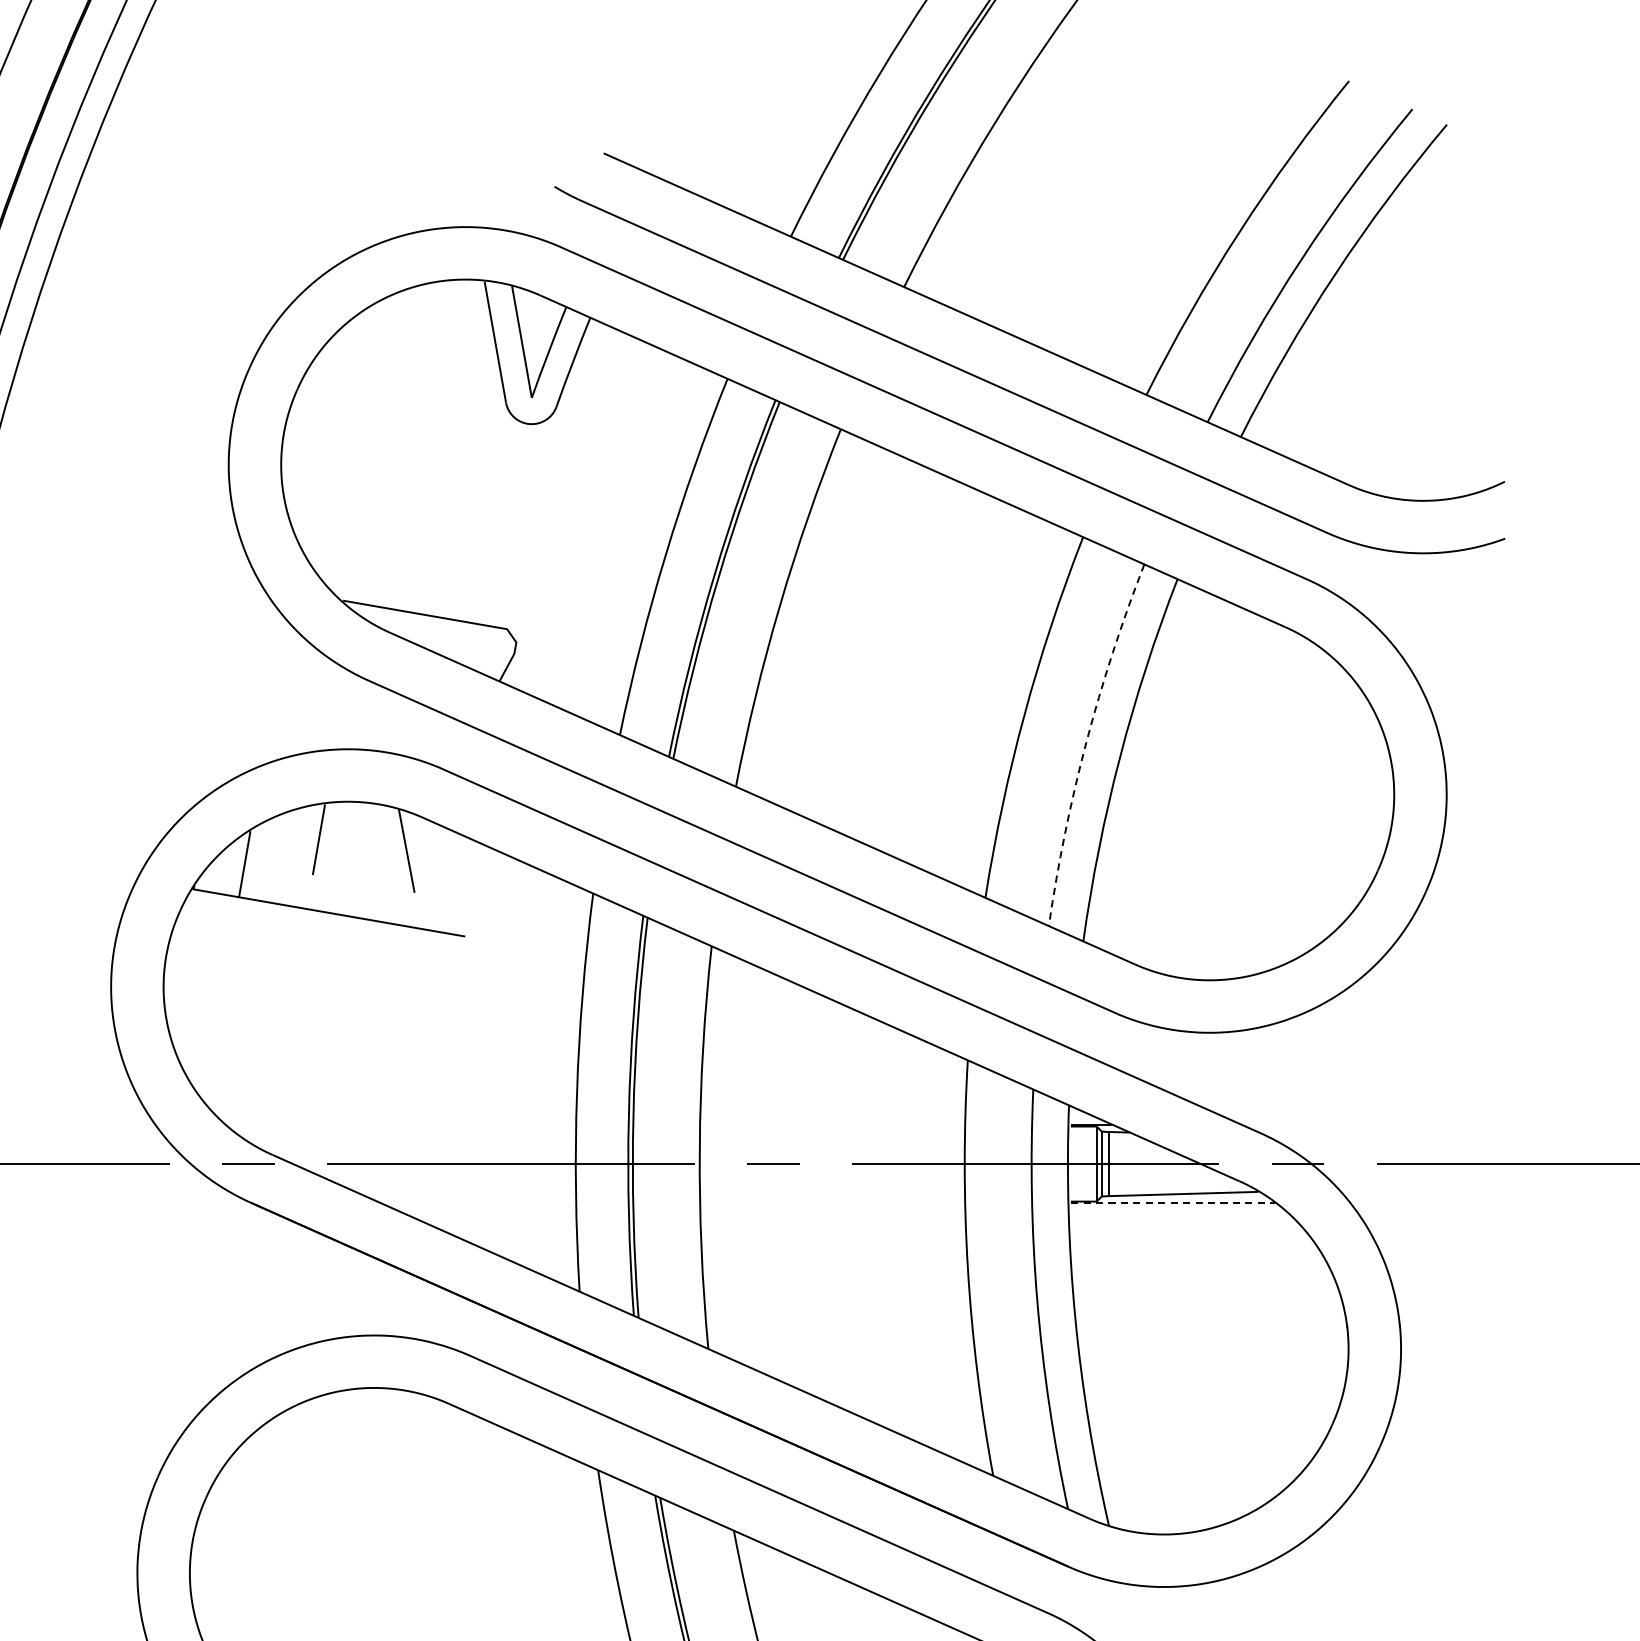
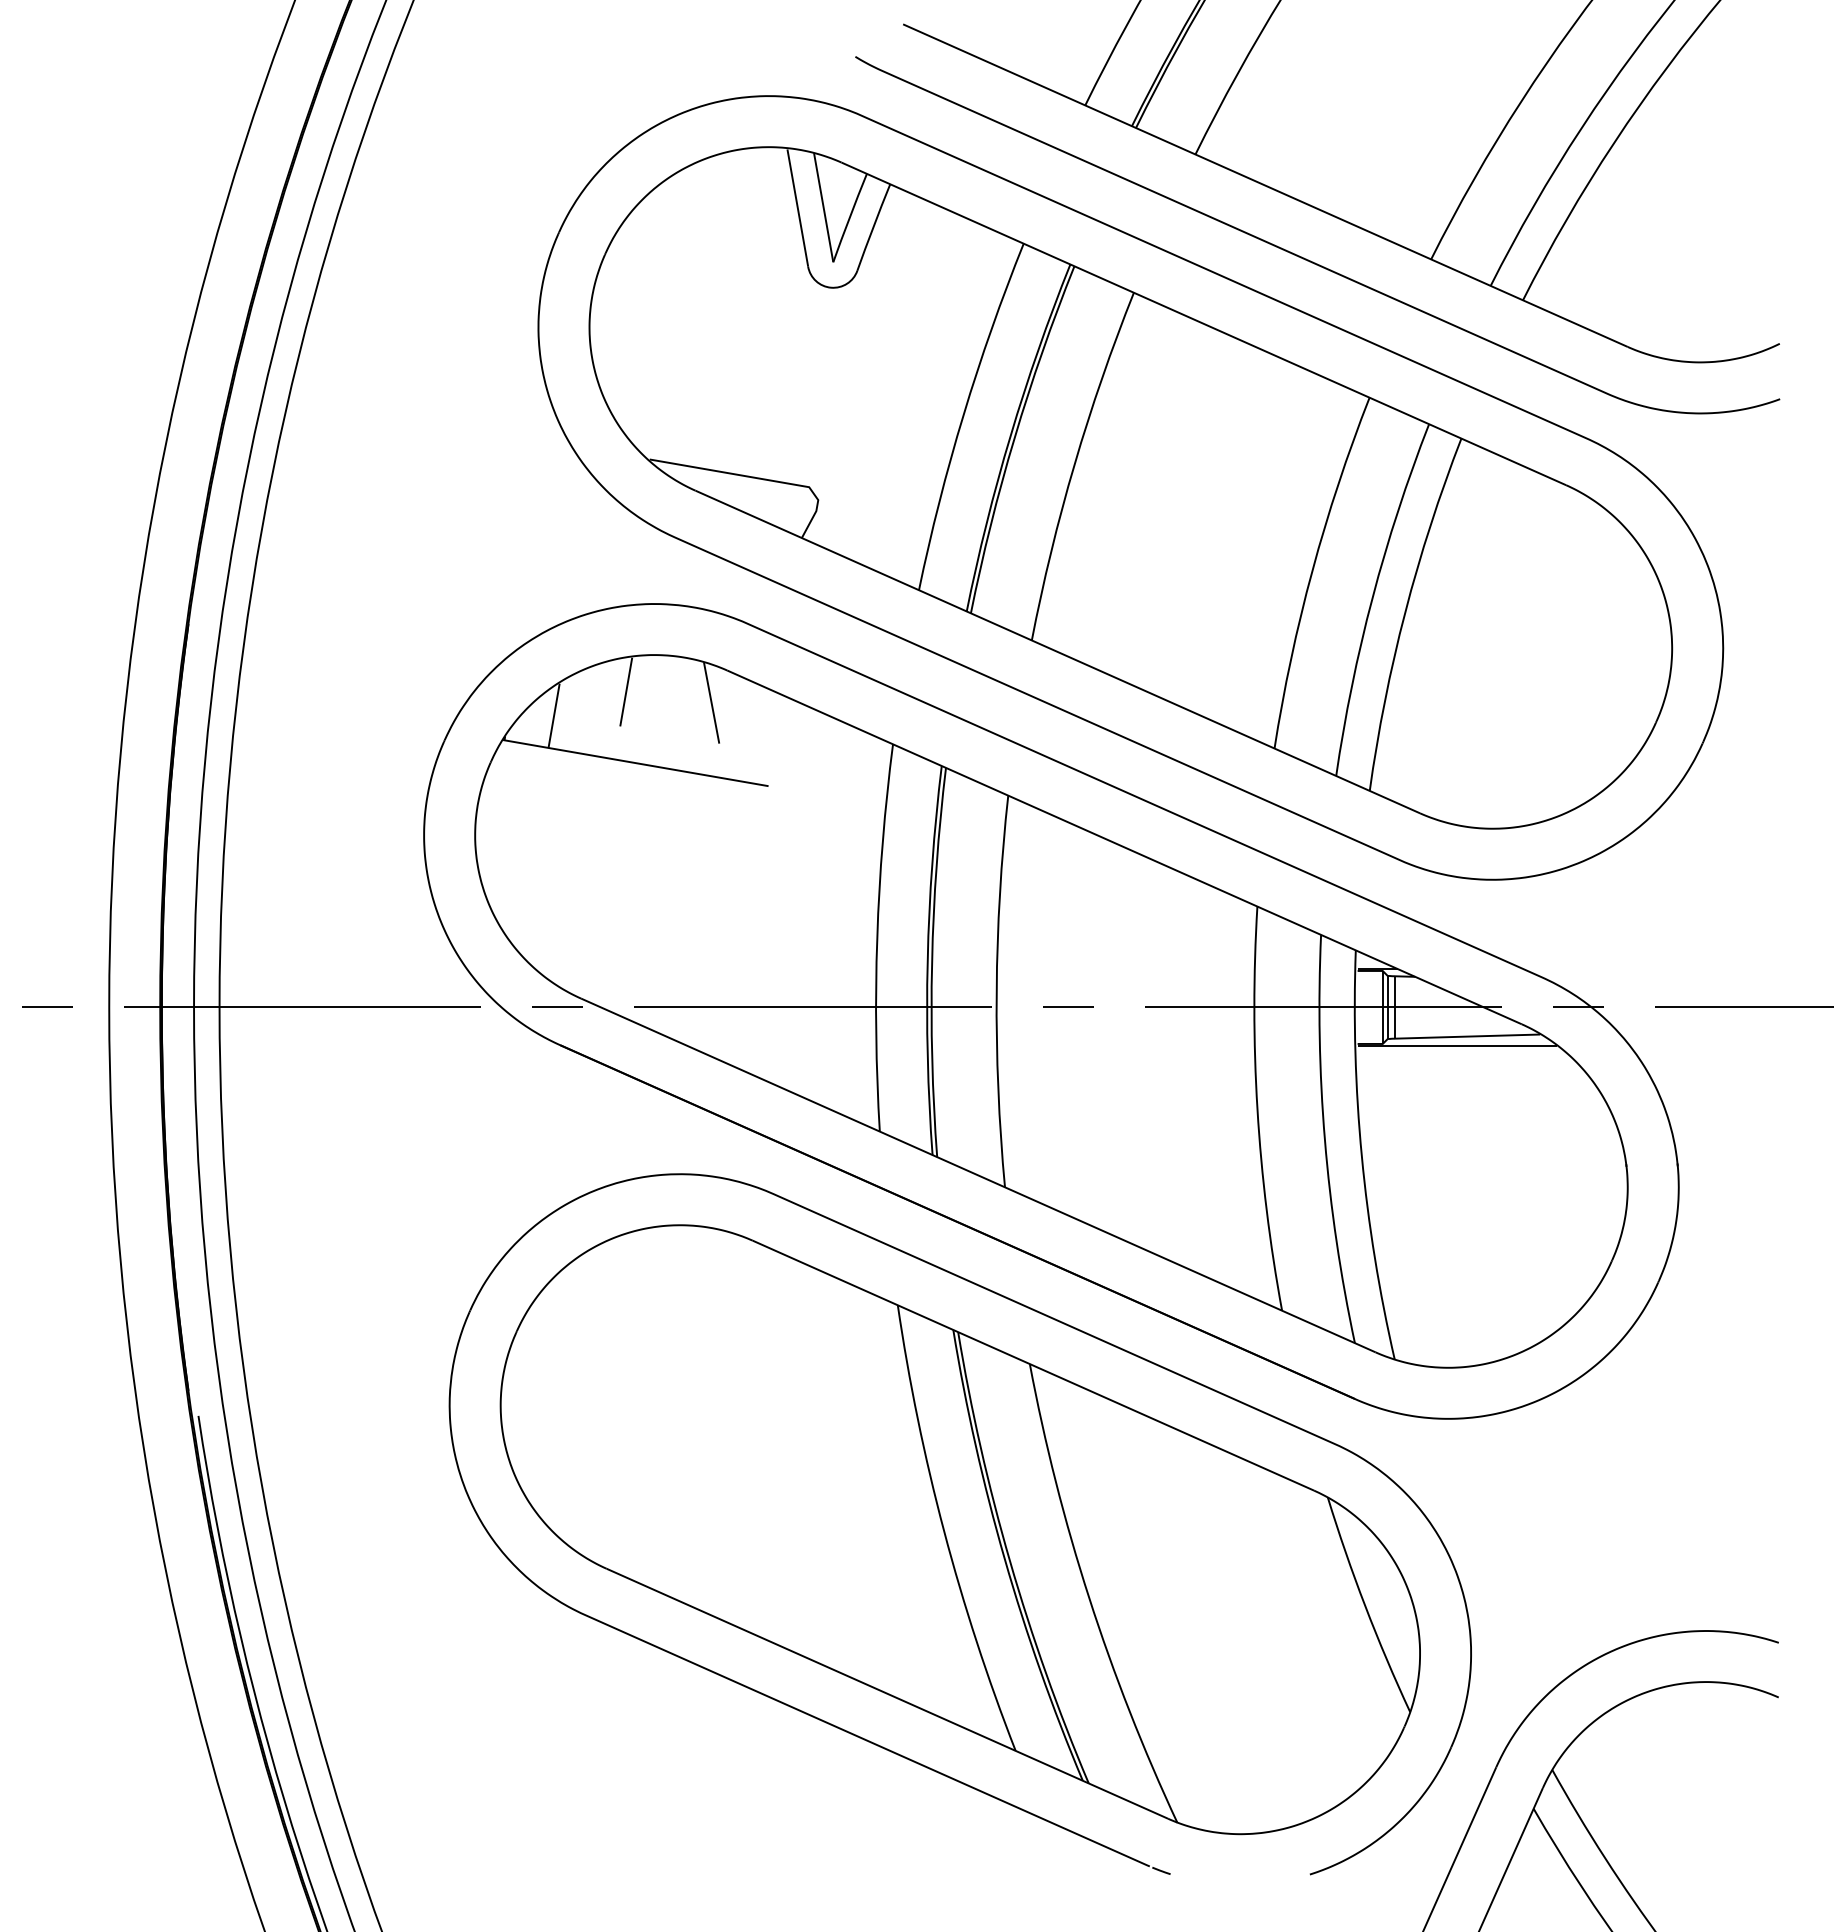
arc: (1086, 742) -> (1372, 597), dashed -> solid
line: (1173, 1203) -> (1457, 1045), dashed -> solid

